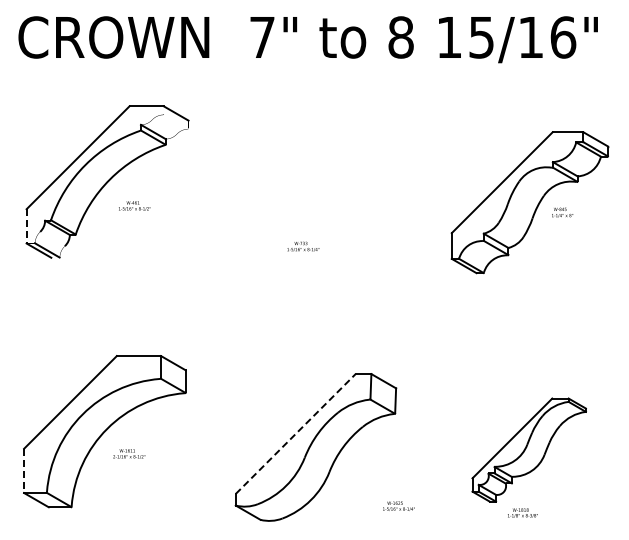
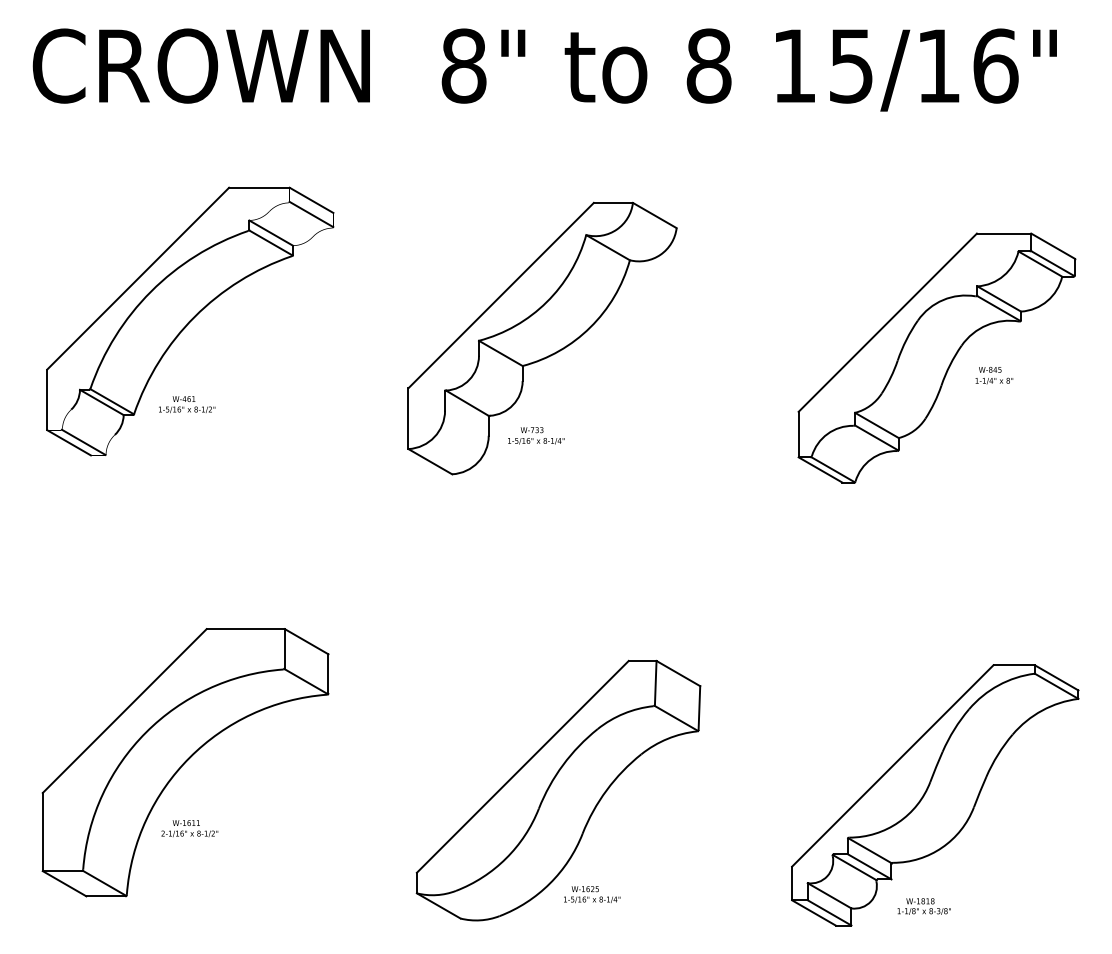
text: (262, 37) -> (464, 66), 7" -> 8"
line: (175, 121) -> (310, 214), added
part: (306, 191) -> (541, 338), added
text: (134, 205) -> (186, 403), moved
line: (26, 226) -> (47, 400), dashed -> solid
line: (295, 434) -> (522, 767), dashed -> solid
part: (529, 449) -> (935, 794), size x1.43
text: (129, 453) -> (190, 827), moved
line: (24, 471) -> (43, 833), dashed -> solid
text: (398, 505) -> (591, 893), moved

